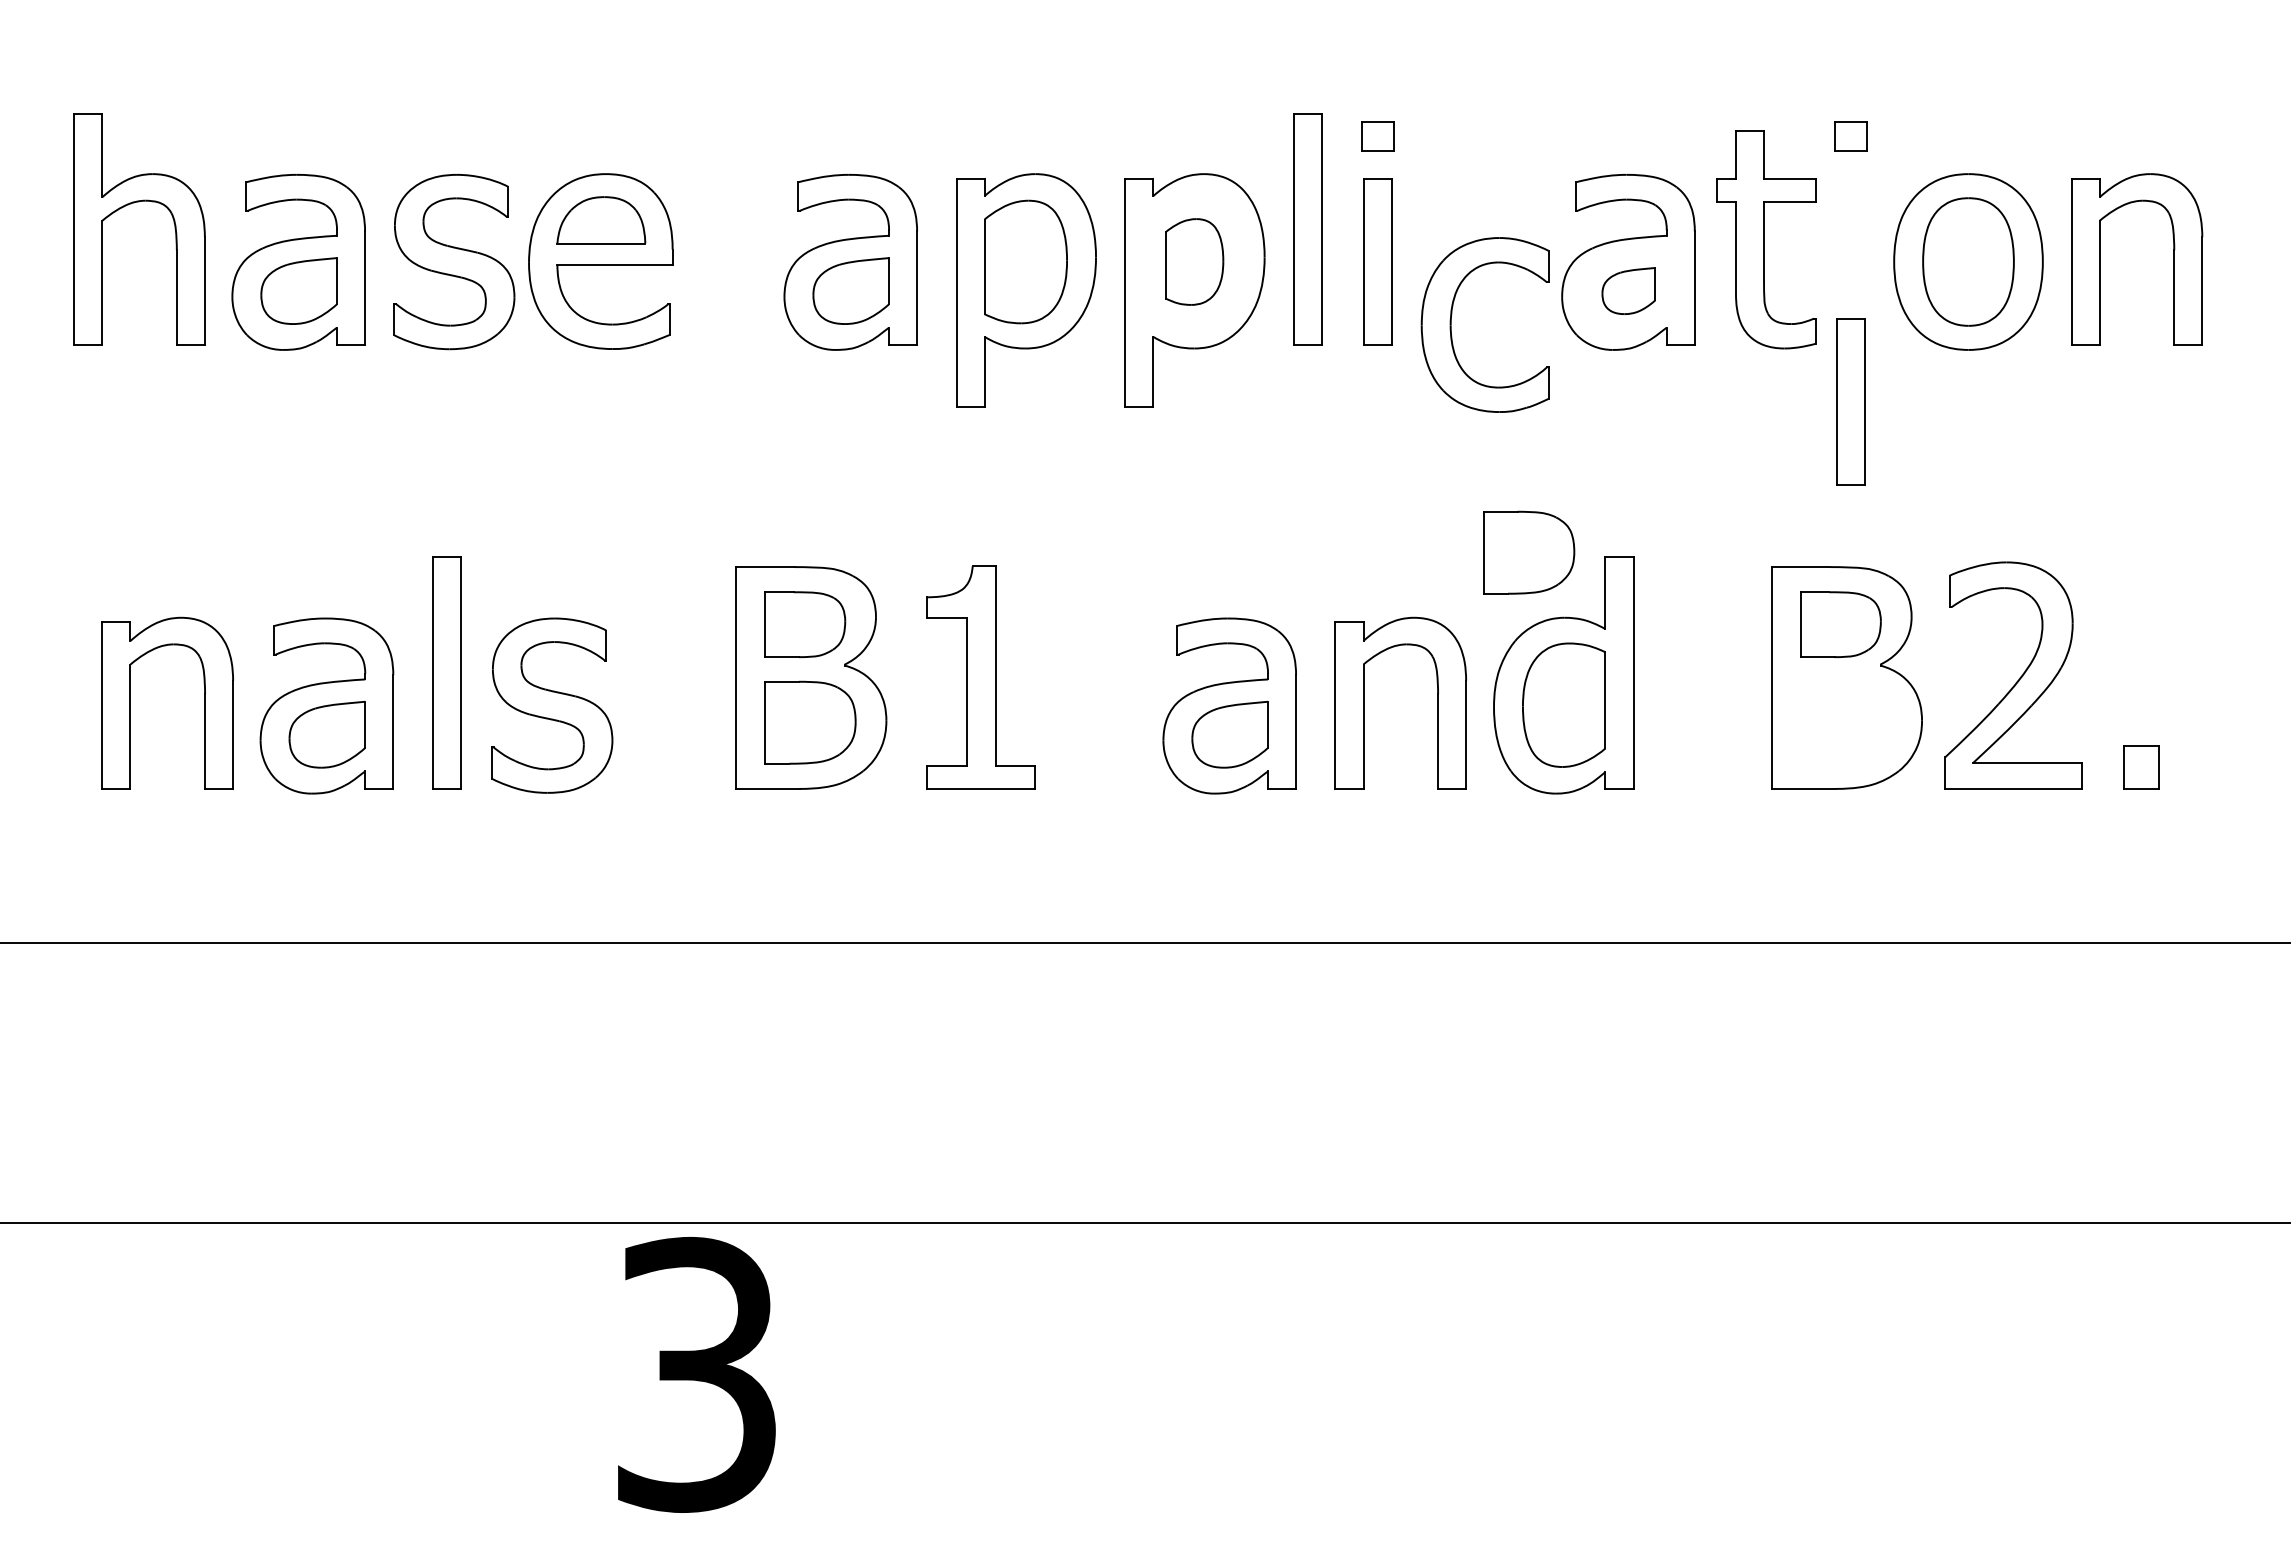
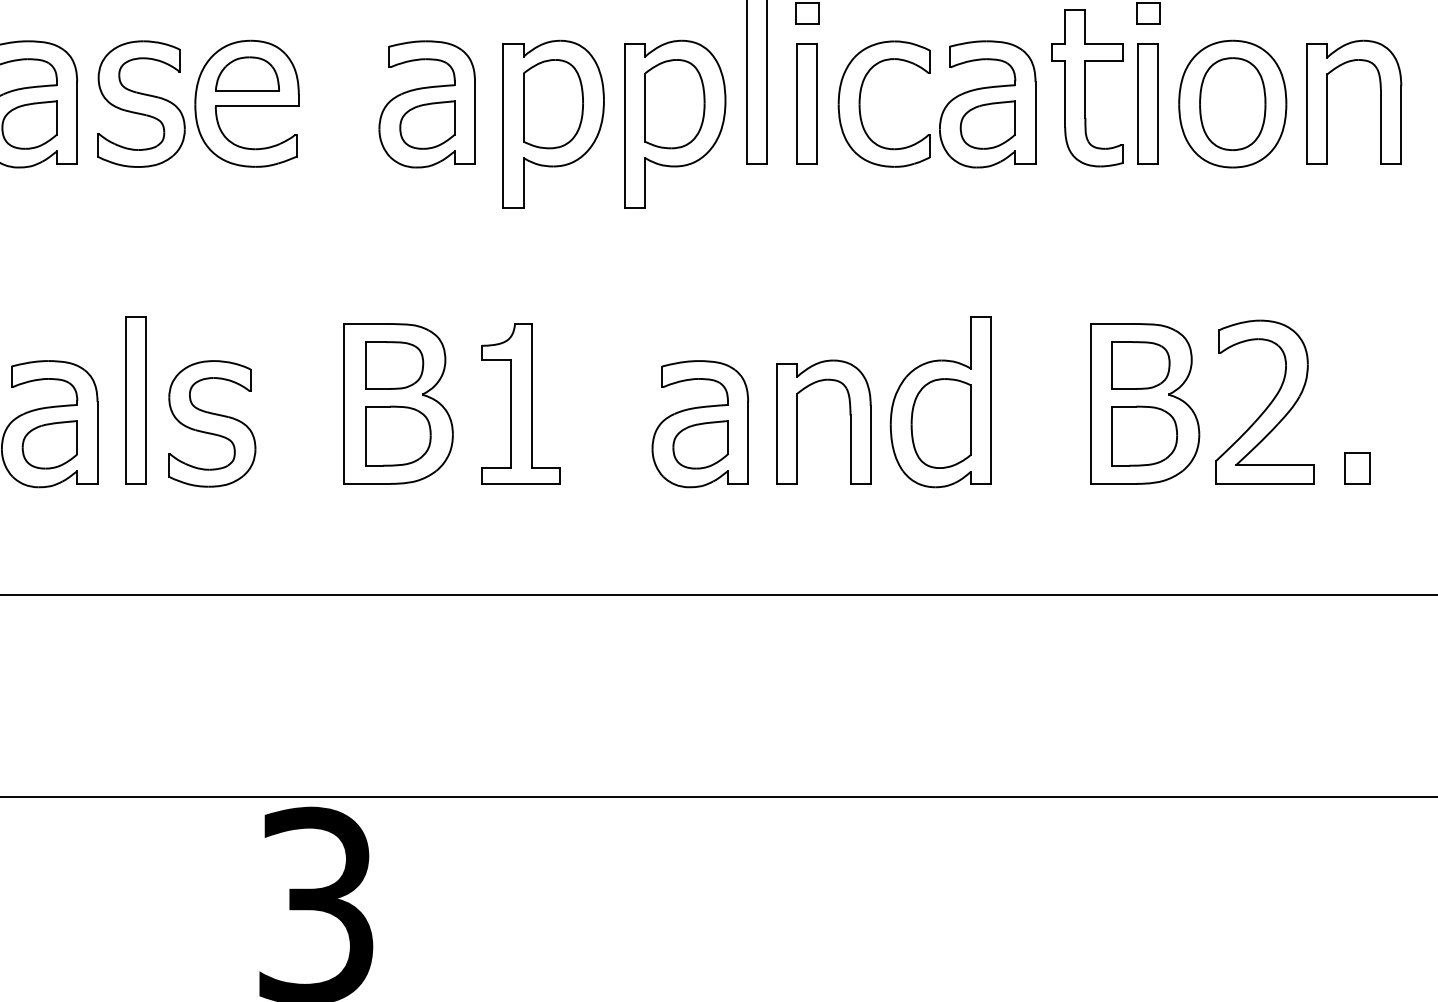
part: (1194, 261) -> (674, 103), size x1.43
part: (1628, 290) -> (987, 124), size x1.43
part: (1451, 324) -> (860, 103), moved
part: (1850, 401) -> (1147, 103), moved
part: (1529, 552) -> (1144, 436), moved

